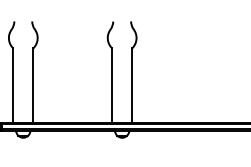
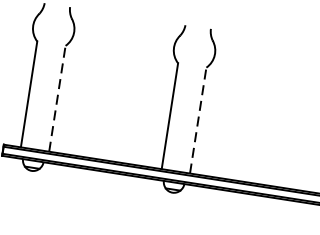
line: (33, 85) -> (57, 98), solid -> dashed
line: (132, 85) -> (198, 120), solid -> dashed

